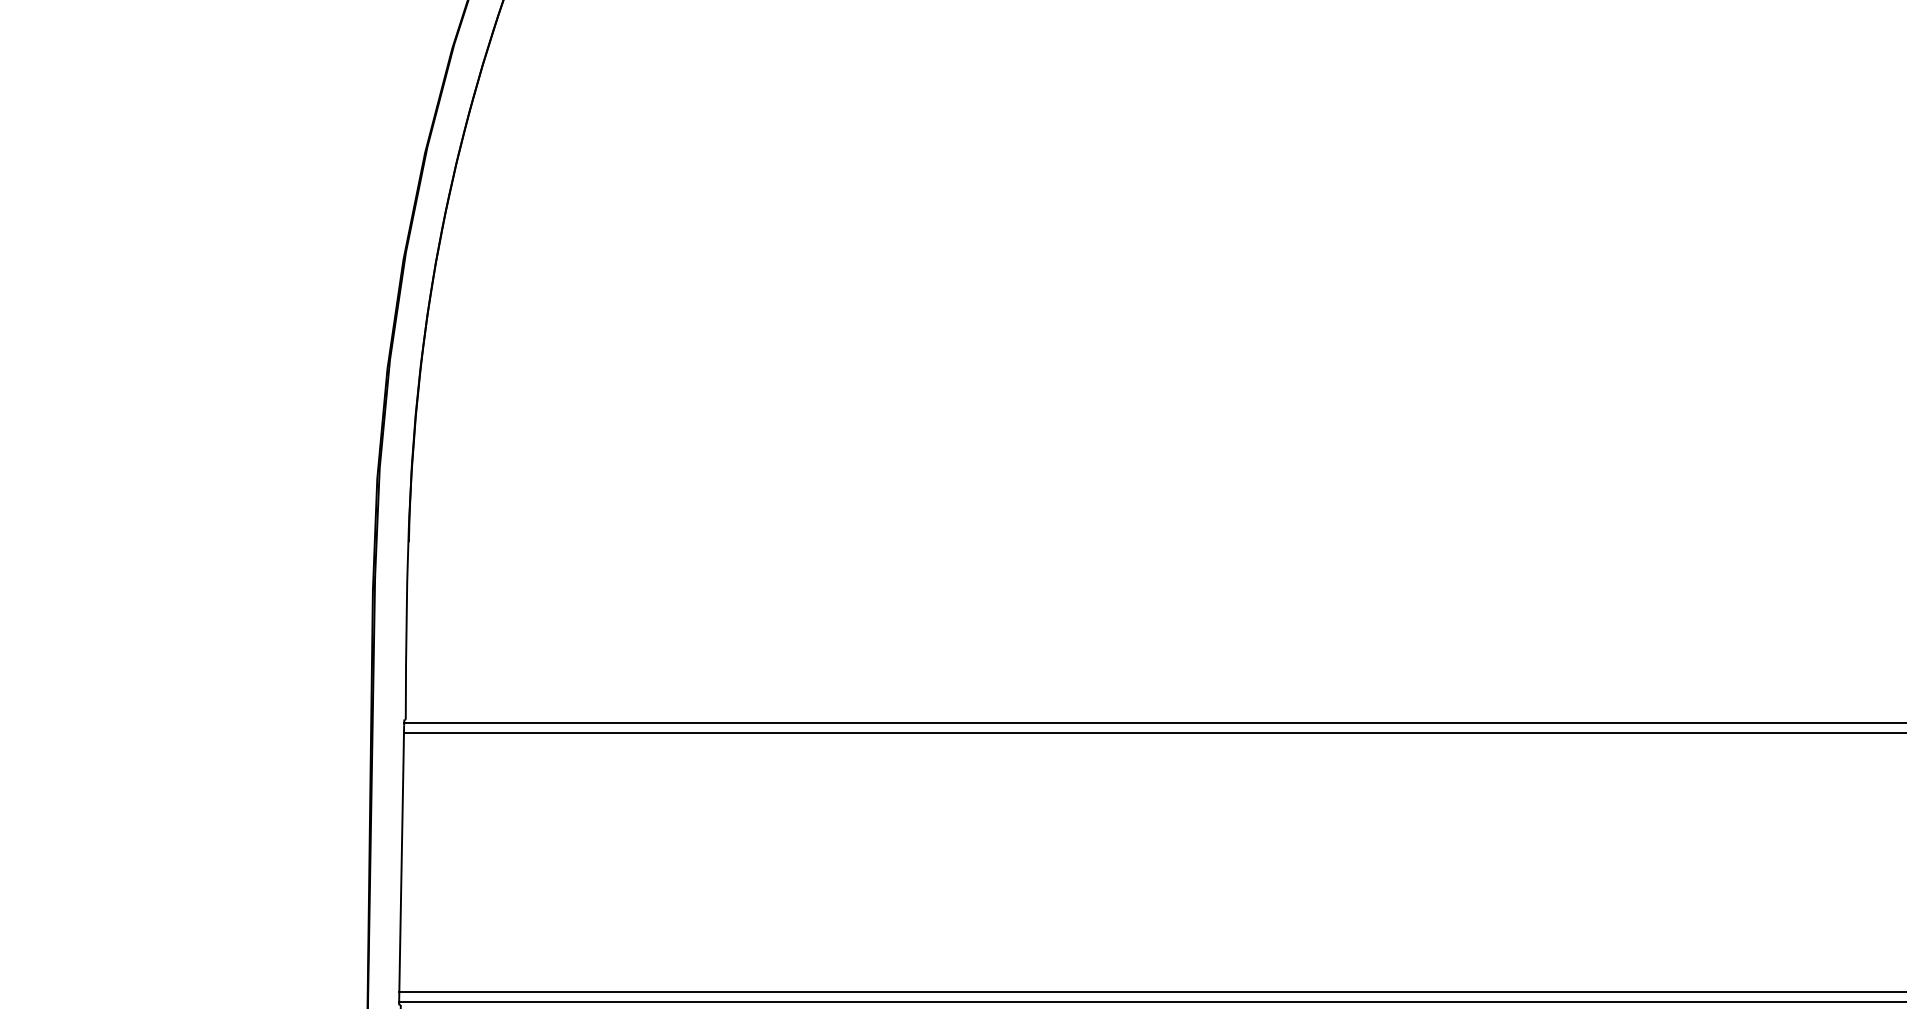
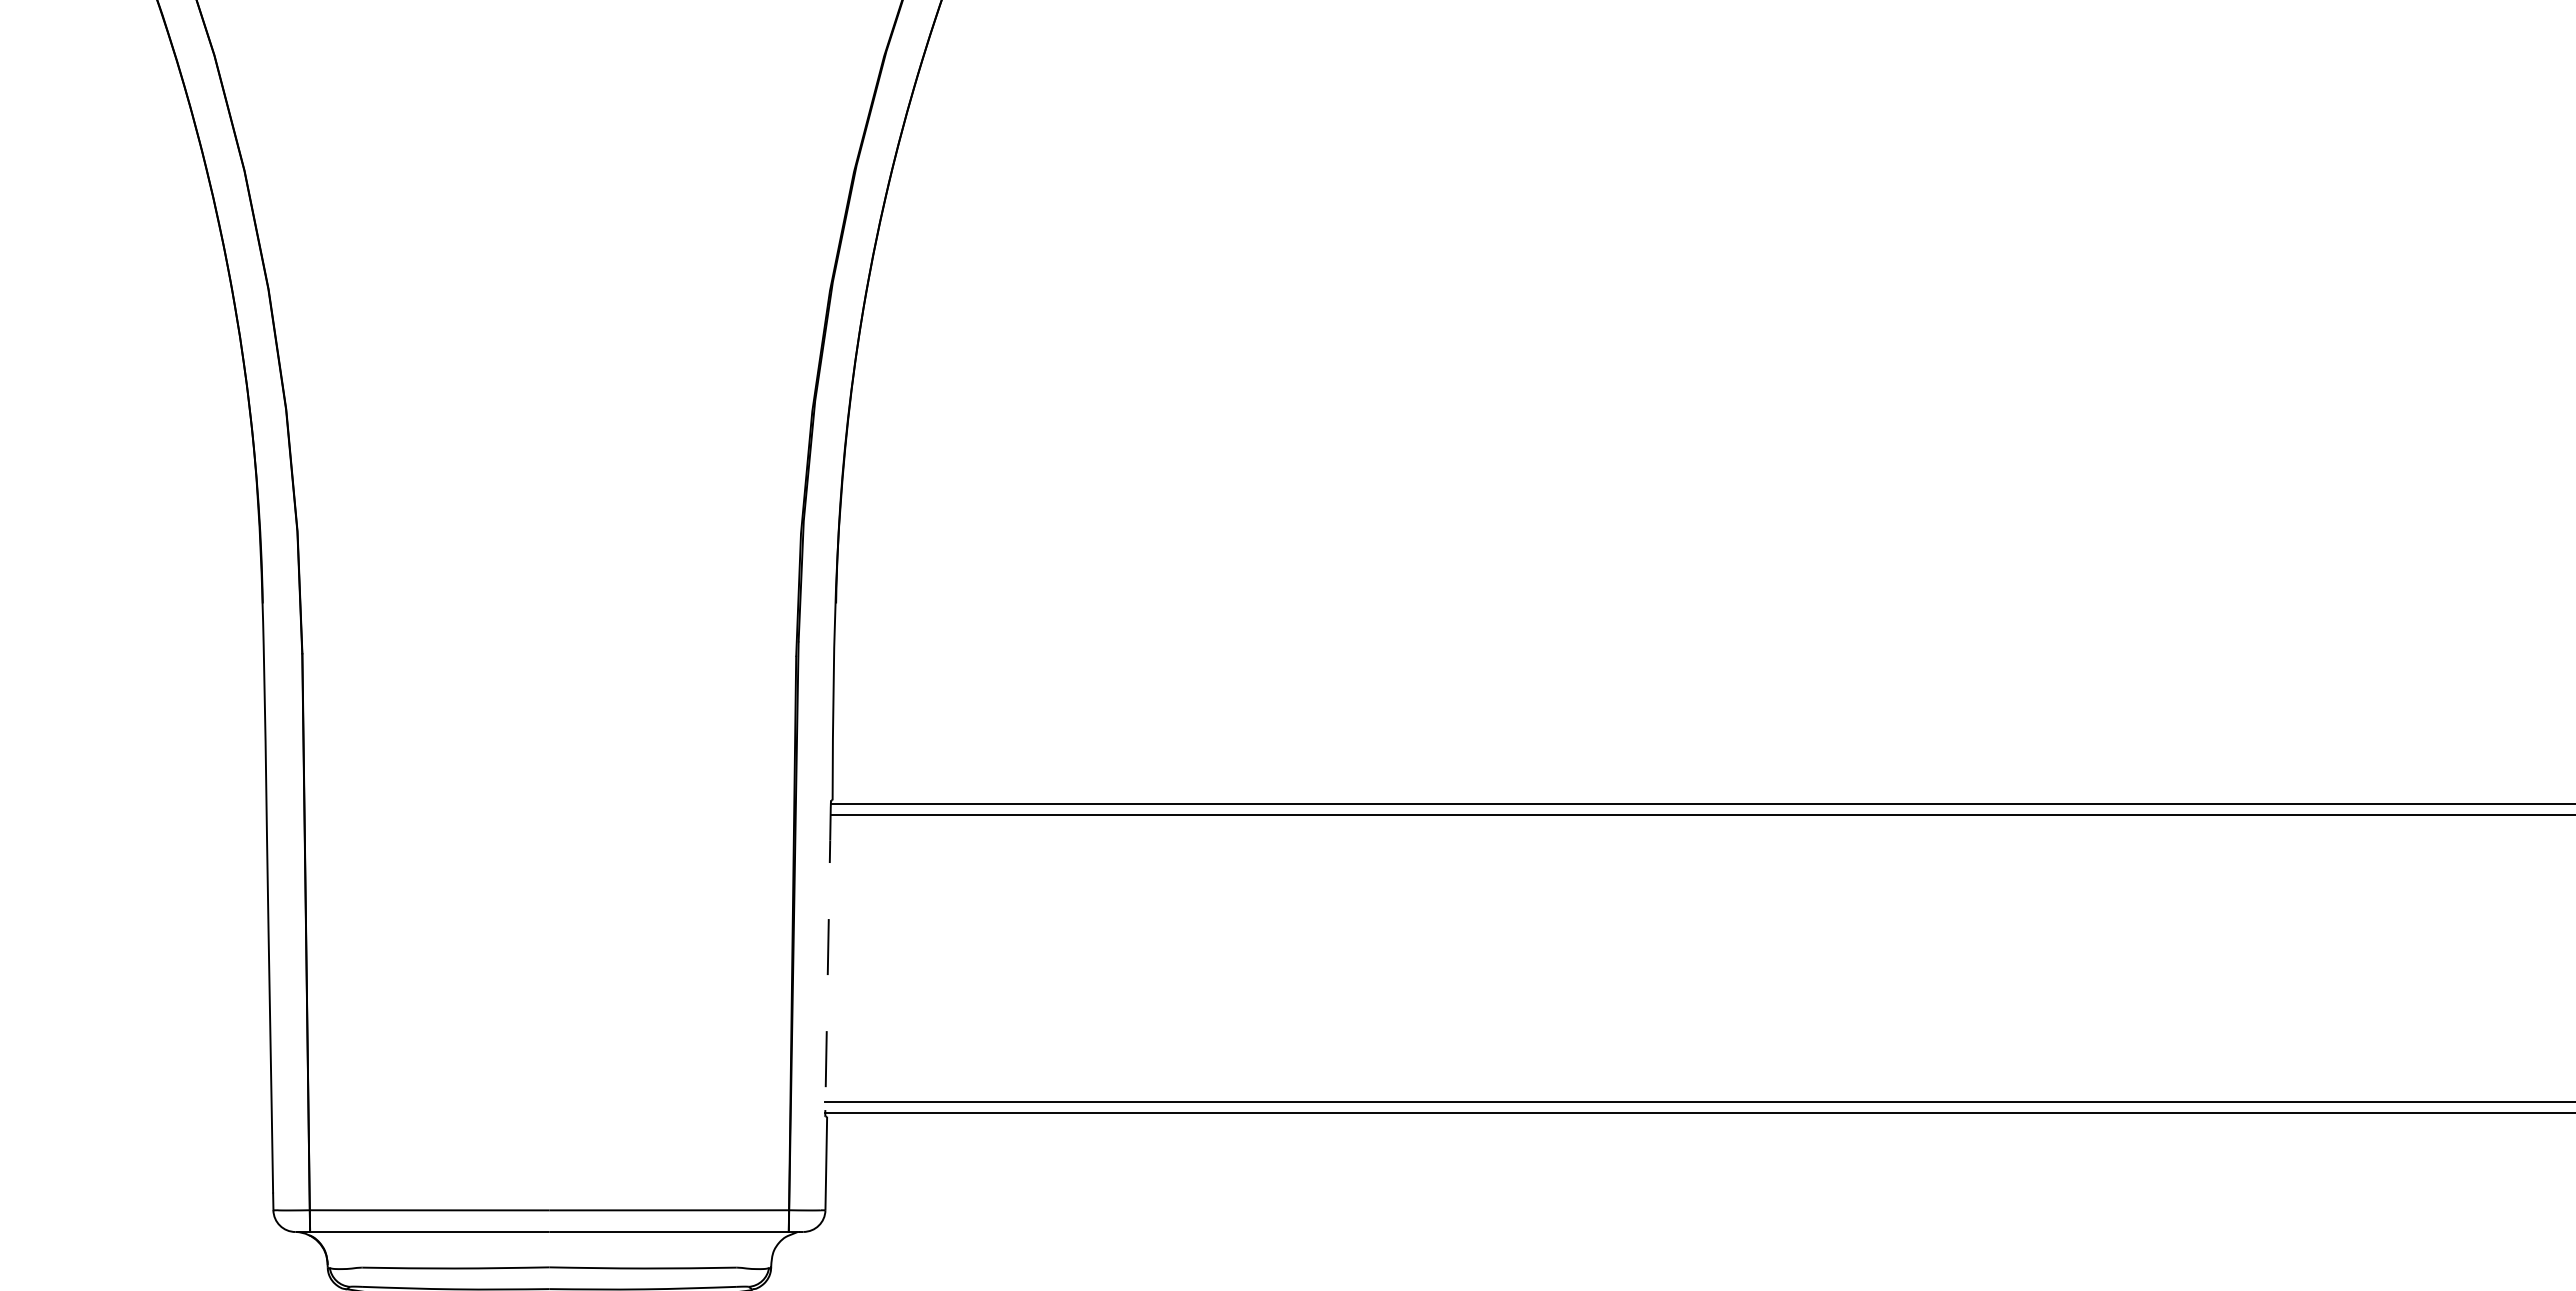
line: (402, 862) -> (828, 958), solid -> dashed

